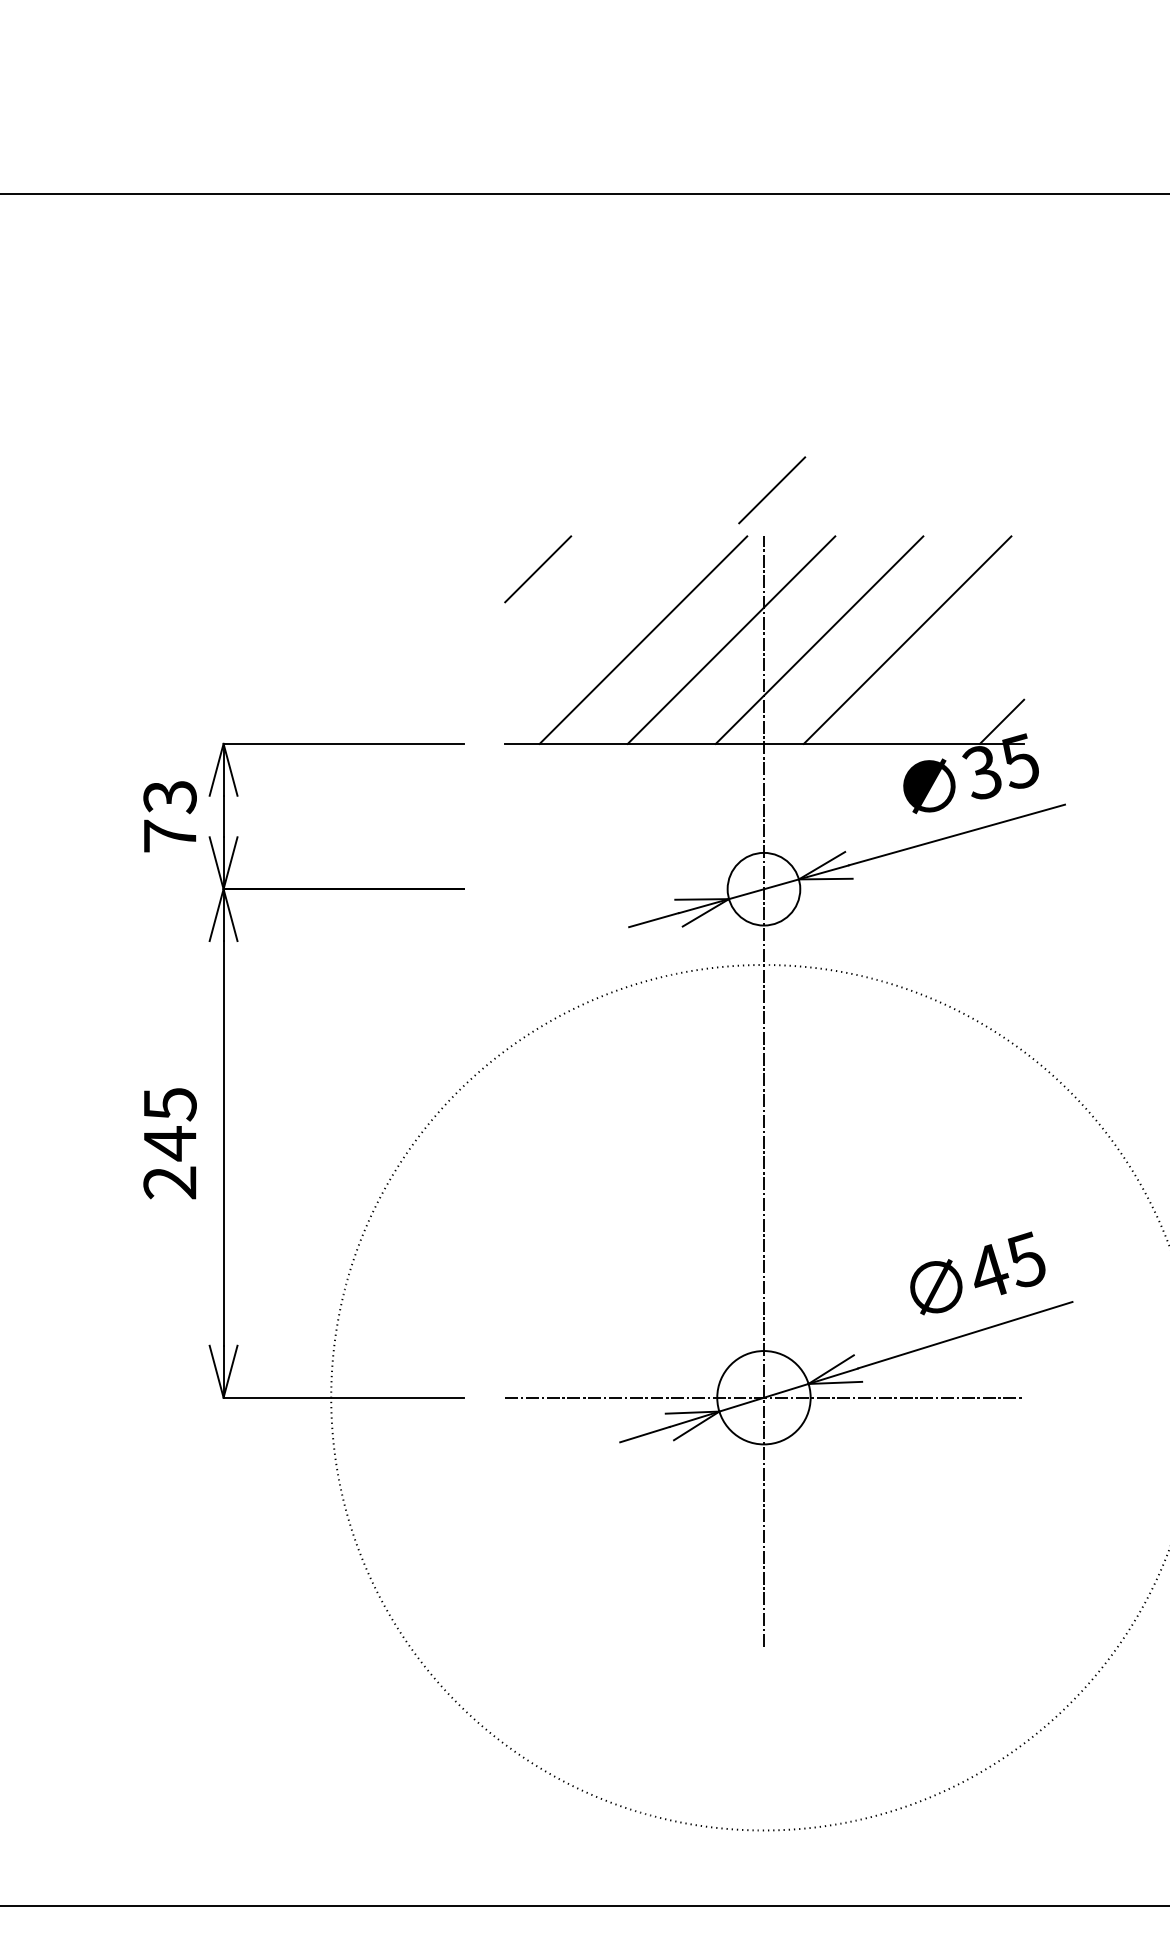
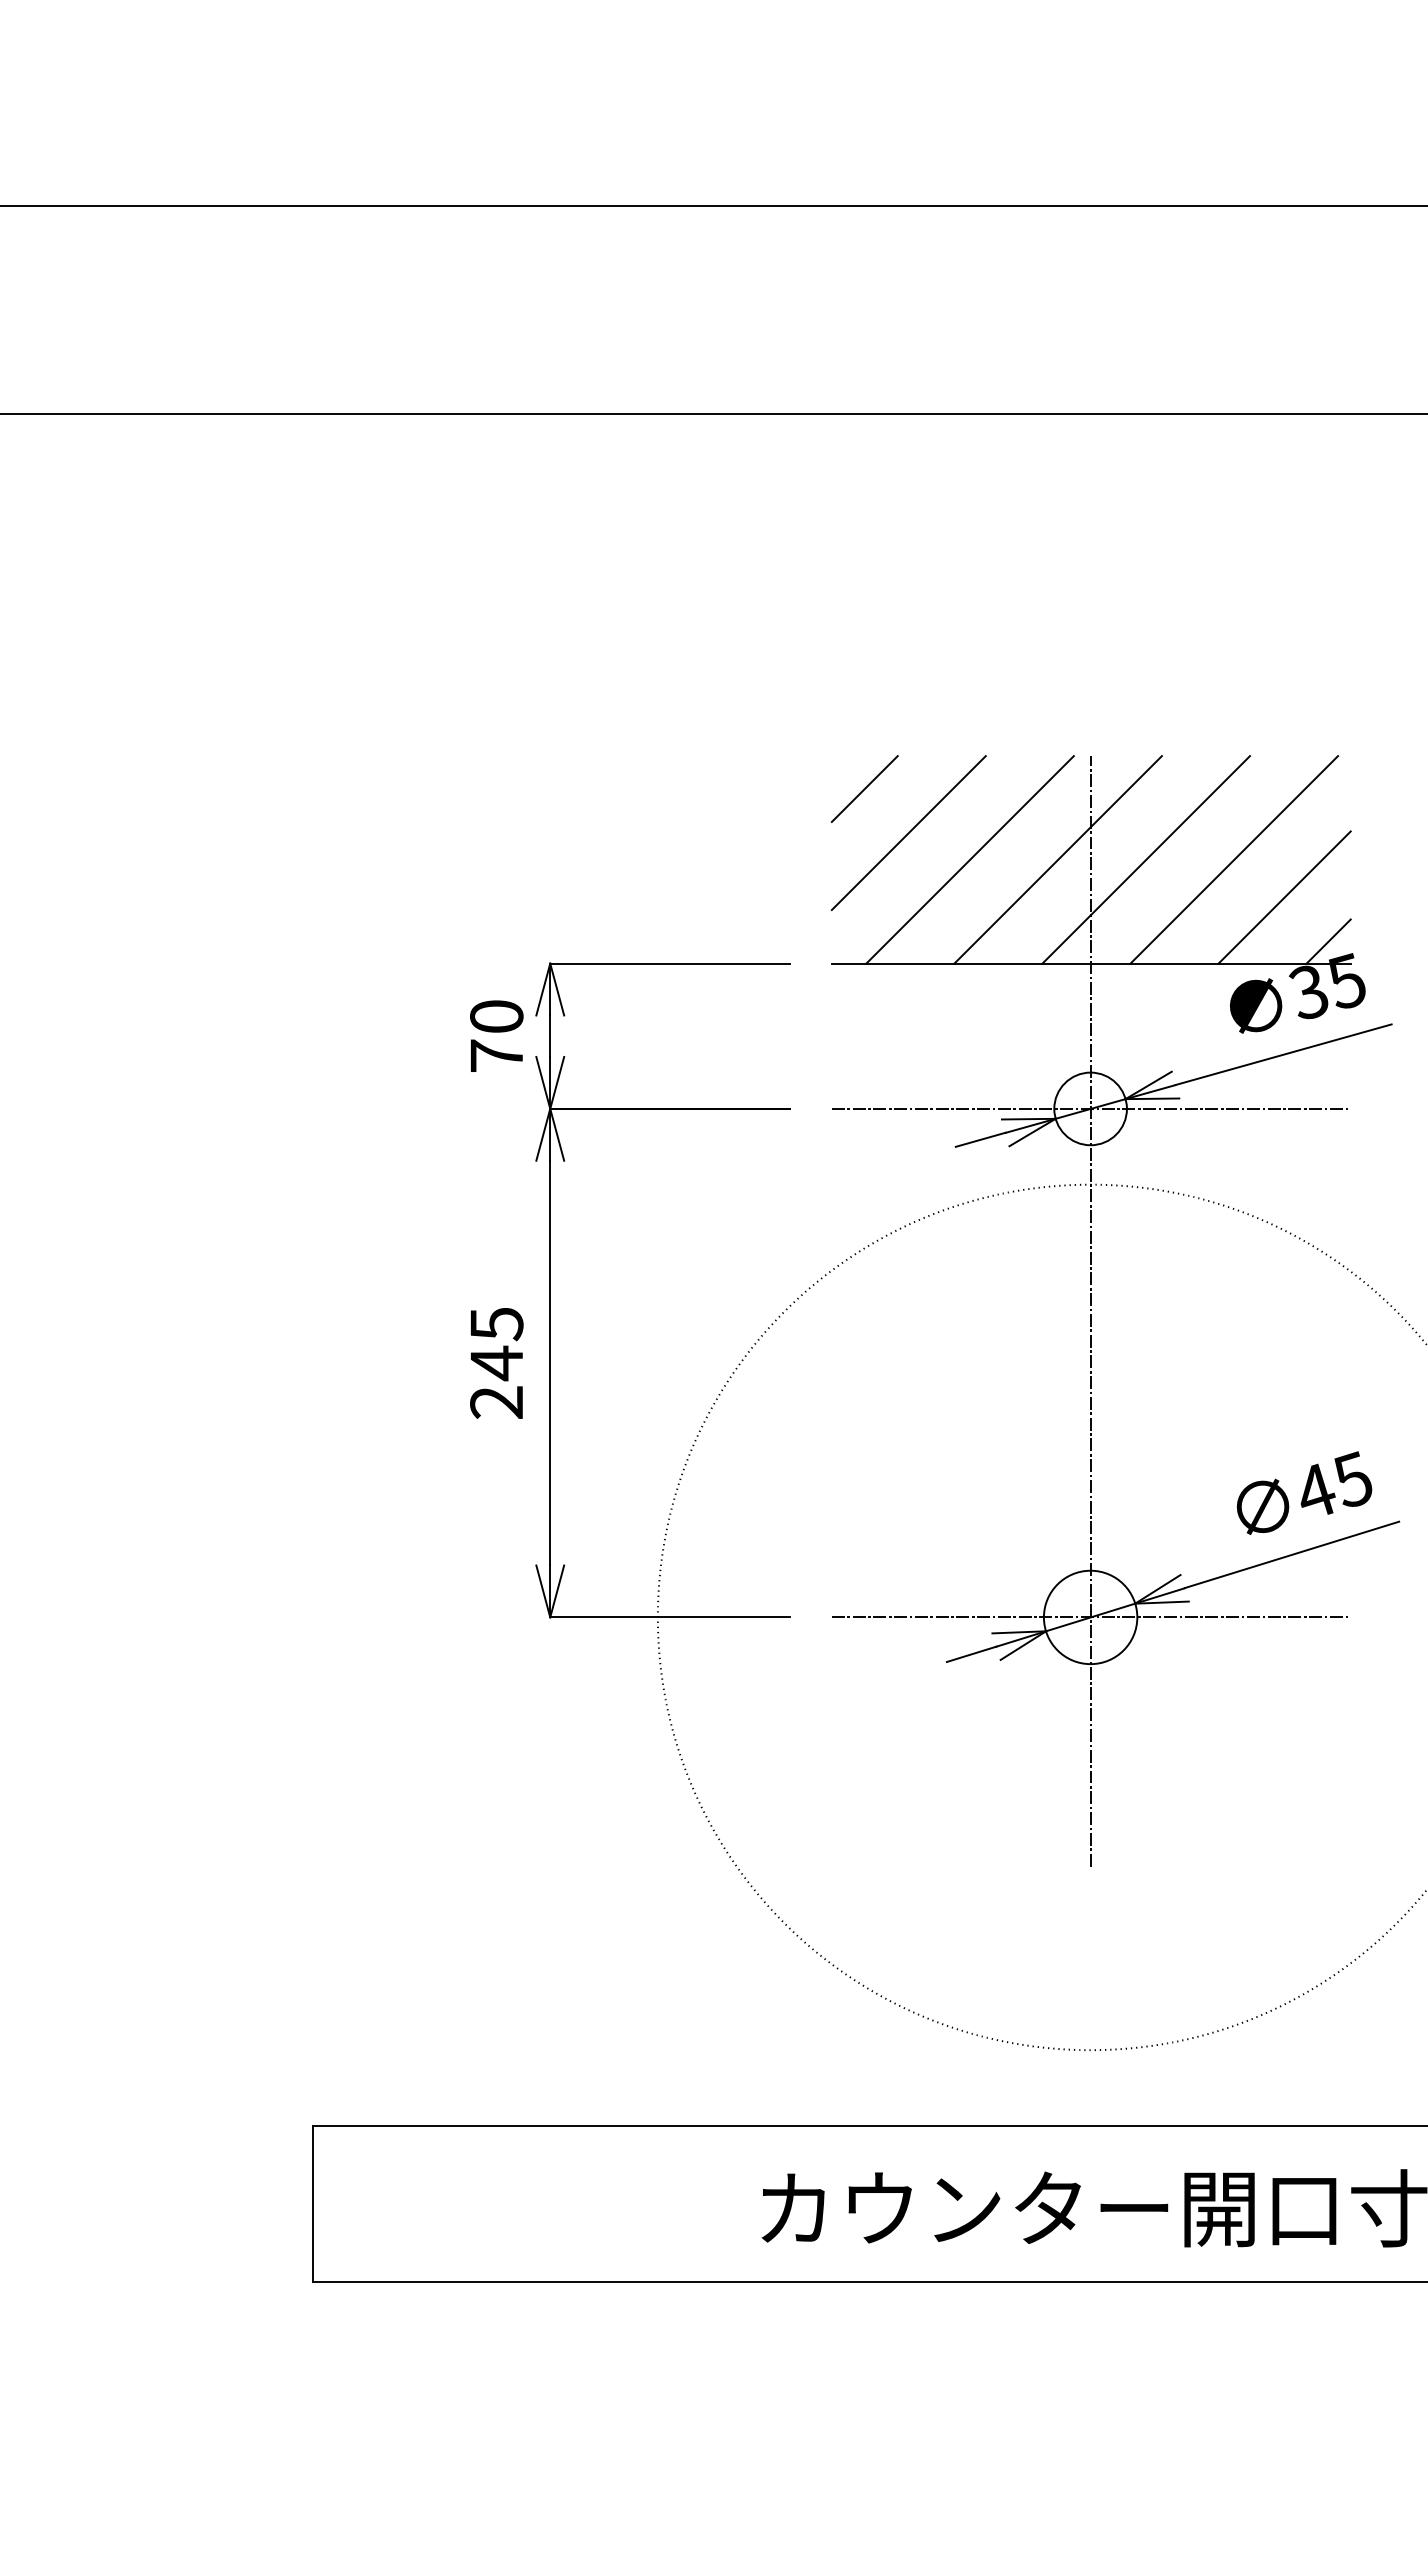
line: (771, 489) -> (1098, 709), removed
line: (581, 613) -> (908, 833), added
line: (957, 677) -> (1284, 897), added
text: (169, 796) -> (496, 1016), 73 -> 70
line: (763, 888) -> (1090, 1108), added

